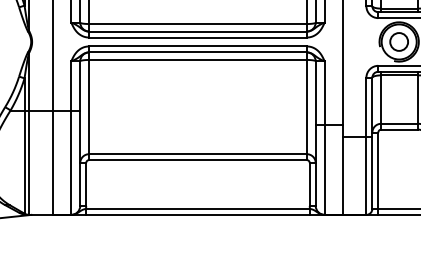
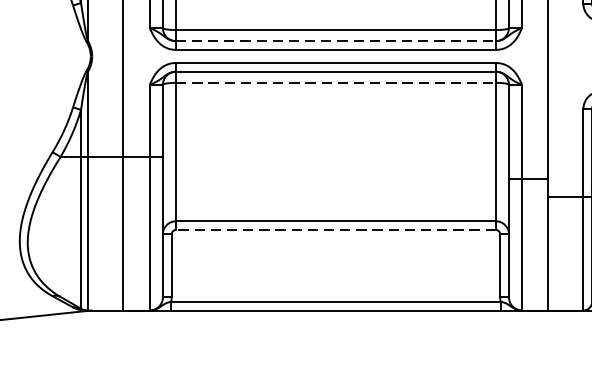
line: (198, 31) -> (336, 41), solid -> dashed
line: (197, 59) -> (335, 82), solid -> dashed
line: (197, 160) -> (335, 230), solid -> dashed

